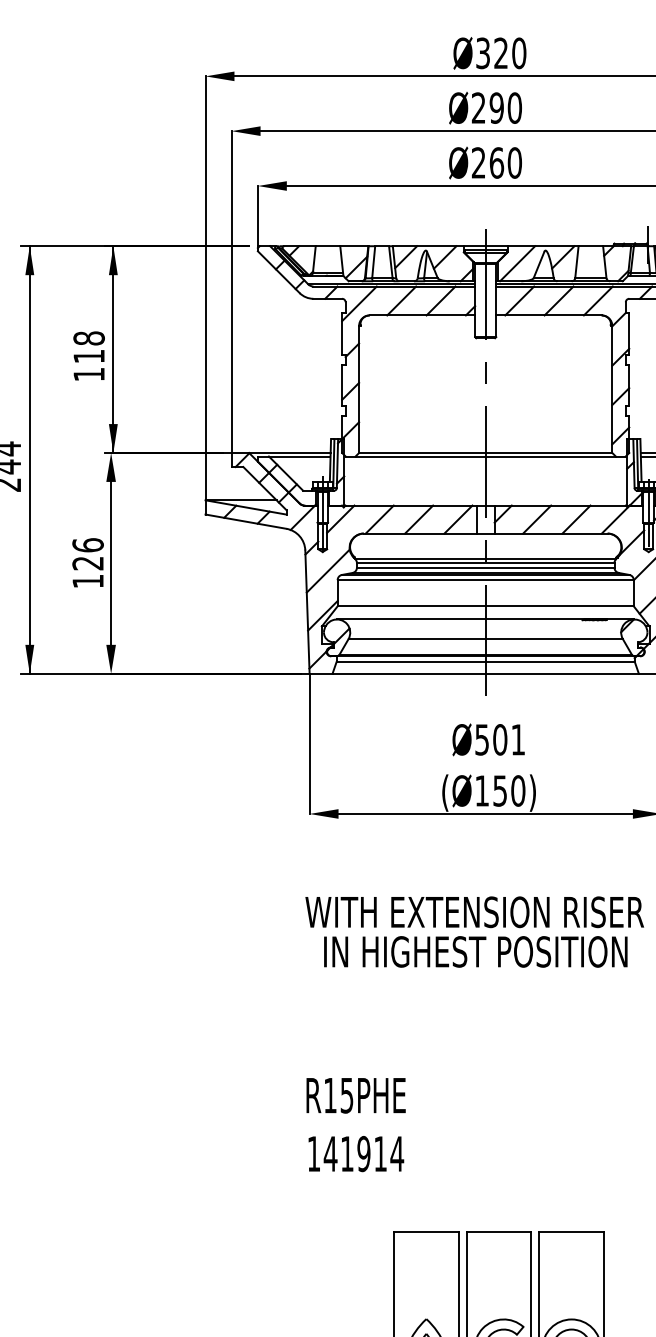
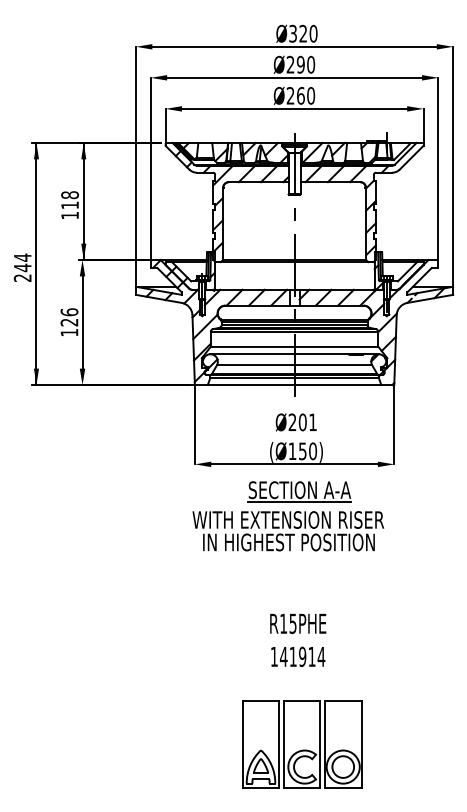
text: (482, 740) -> (292, 422), Ø501 -> Ø201
part: (494, 861) -> (299, 491), added
text: (356, 1125) -> (298, 640), moved

